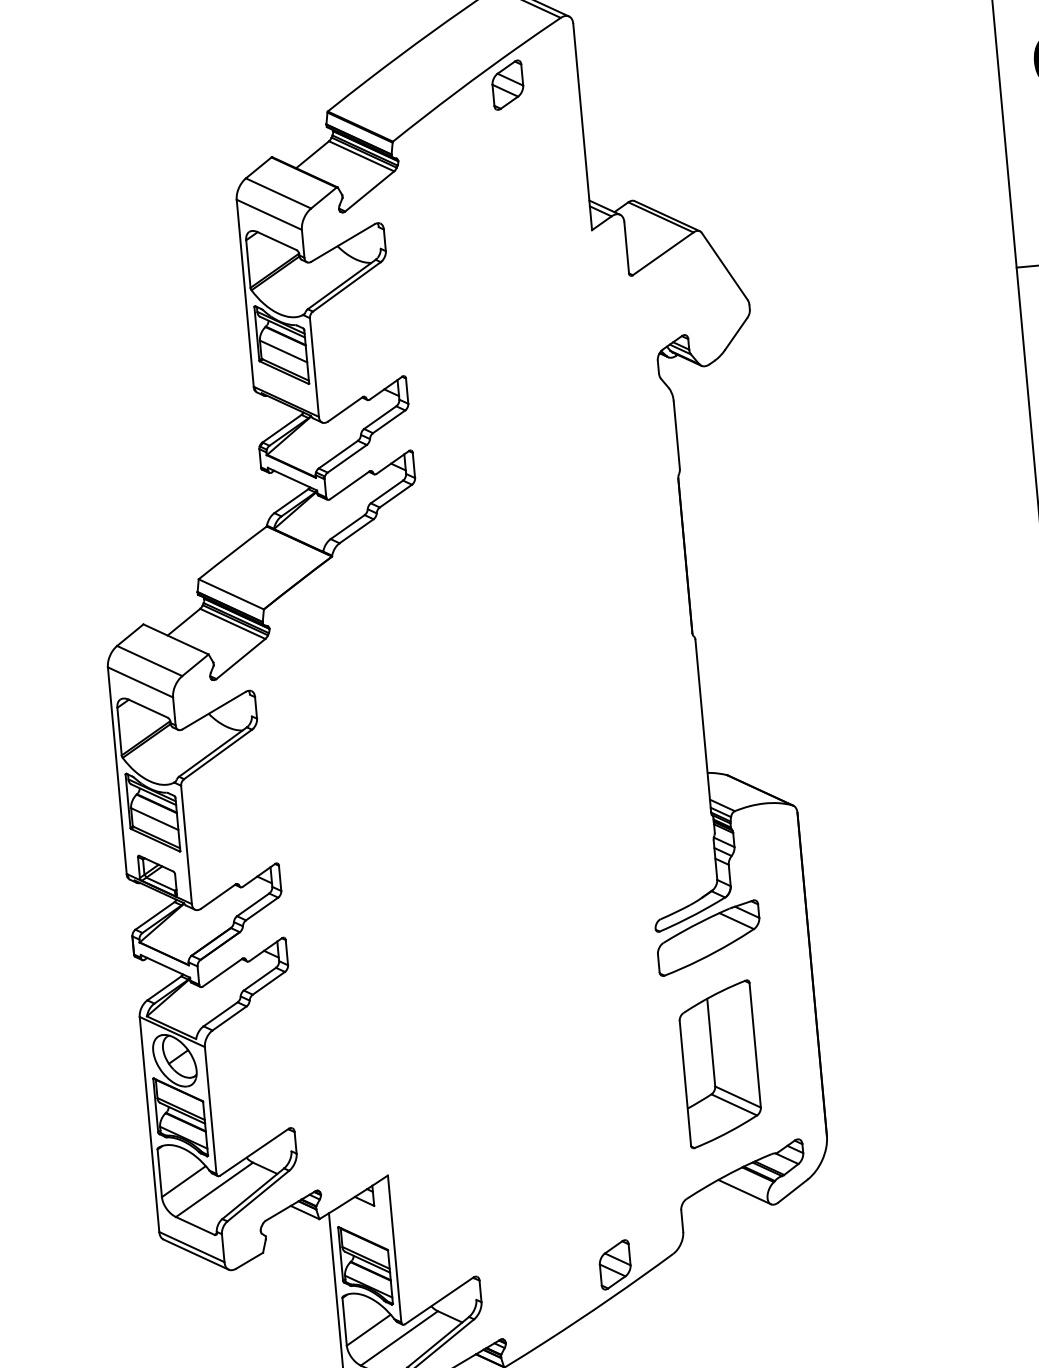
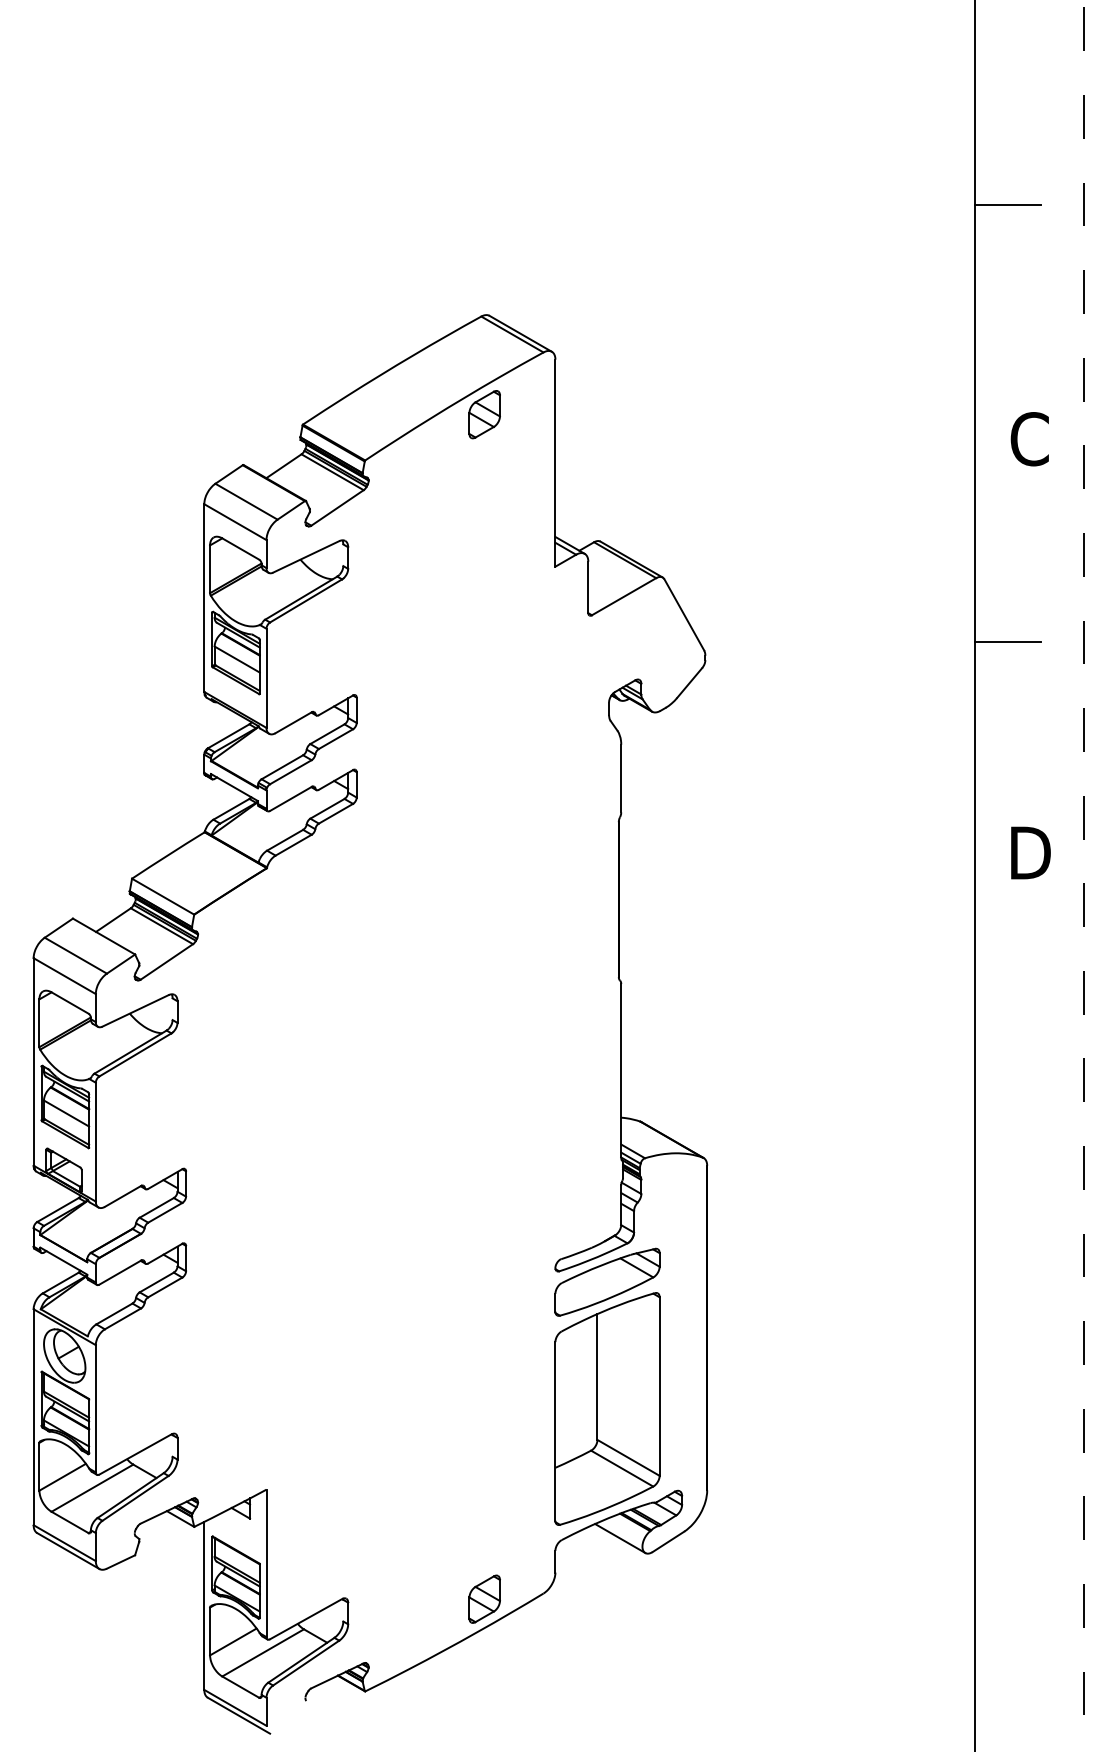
part: (720, 1063) -> (607, 1408), size x1.43

